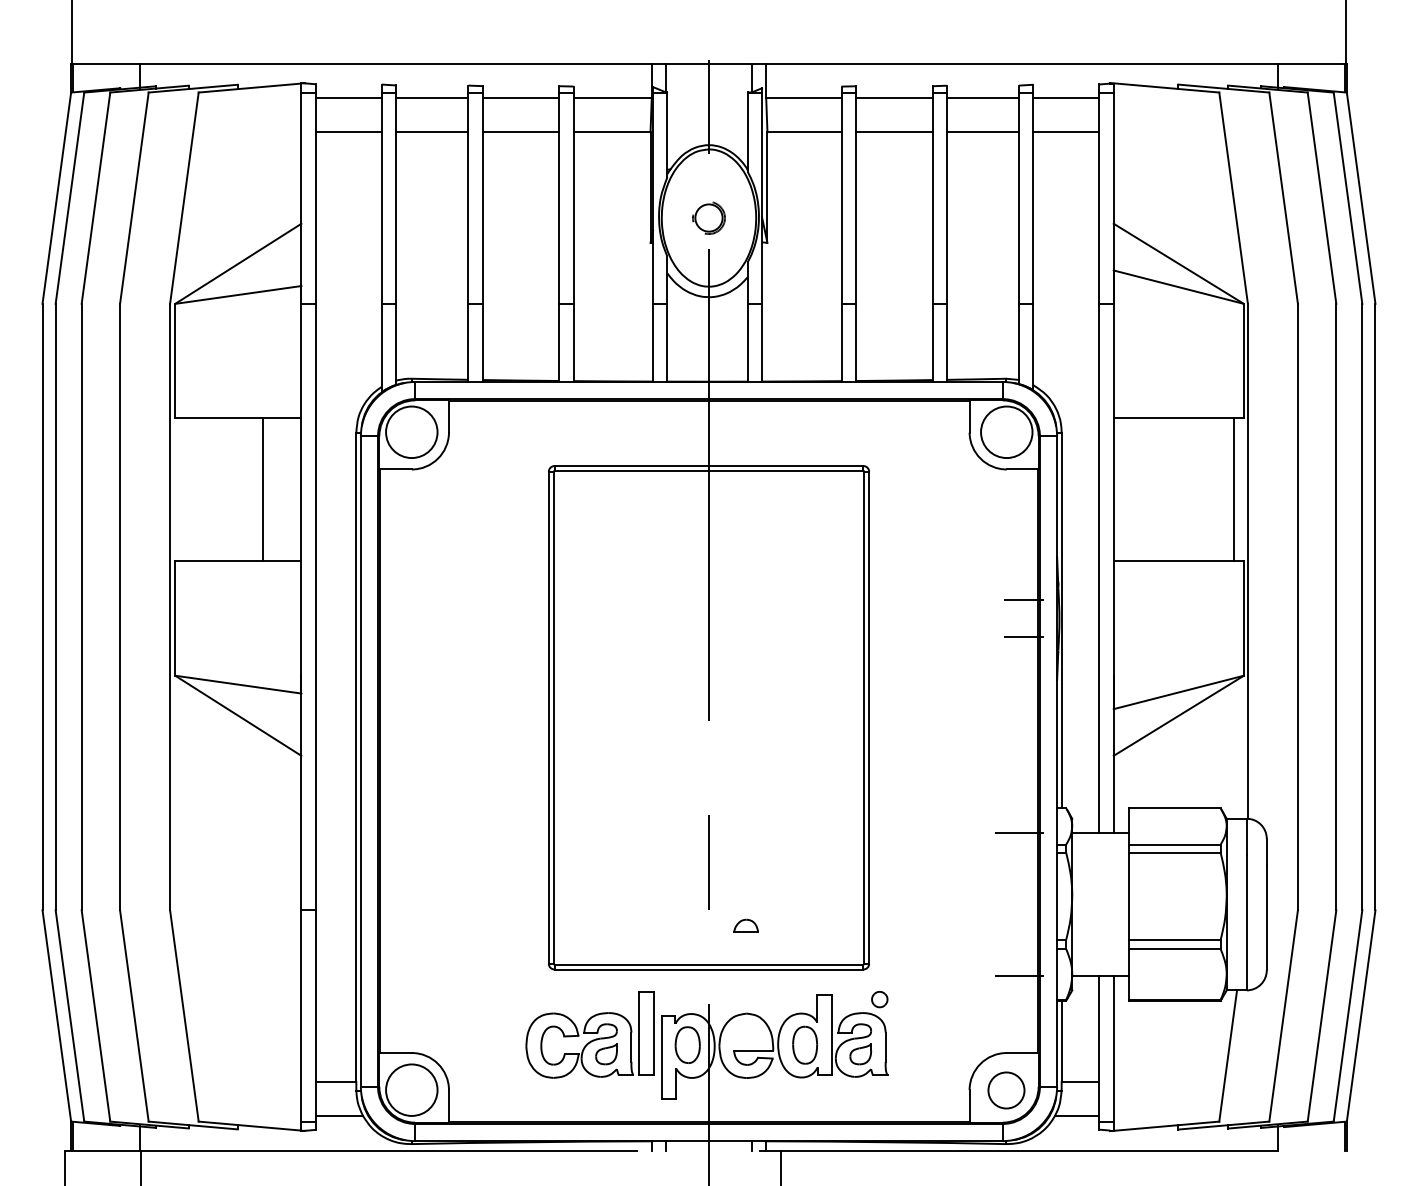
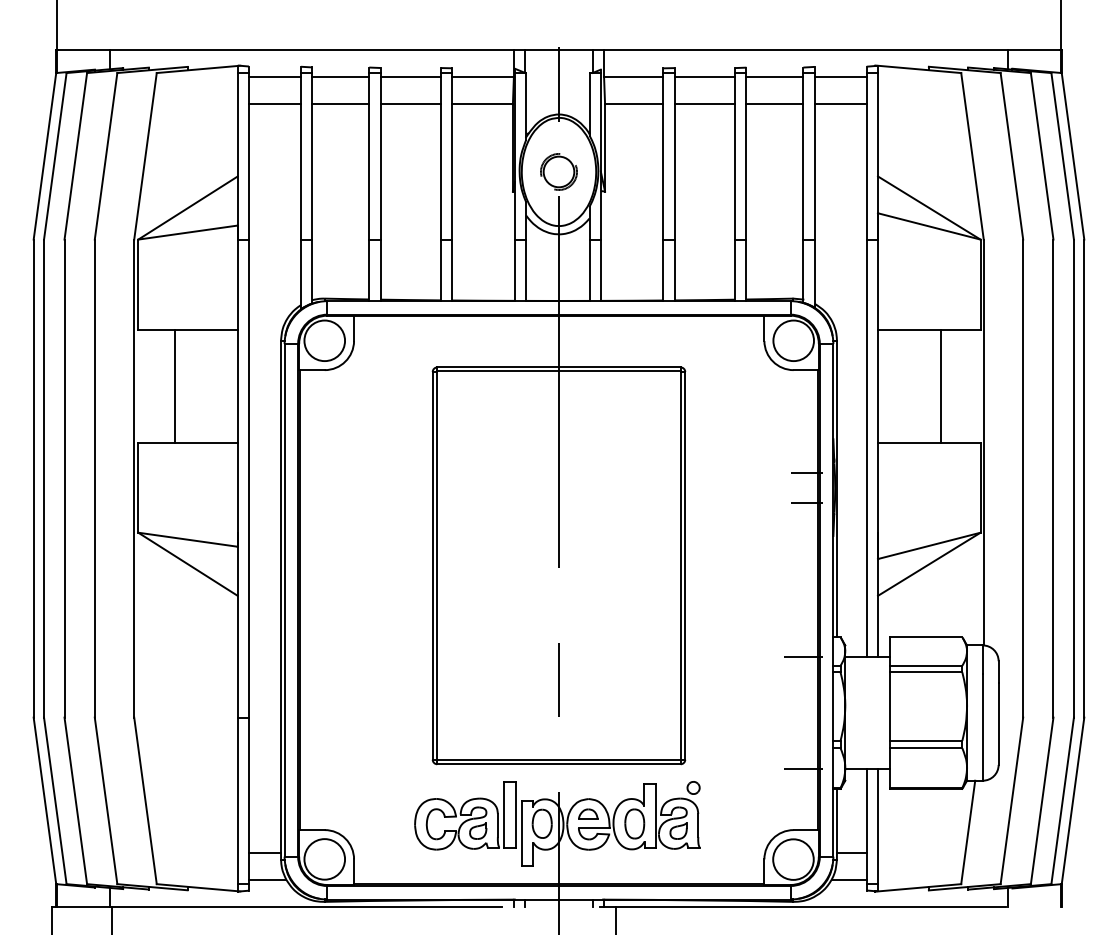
part: (708, 217) -> (558, 171), size x1.43
line: (263, 489) -> (174, 385), moved
line: (1233, 489) -> (940, 385), moved
part: (745, 925) -> (587, 813), moved
circle: (1006, 1090) -> (793, 859), size x1.43

